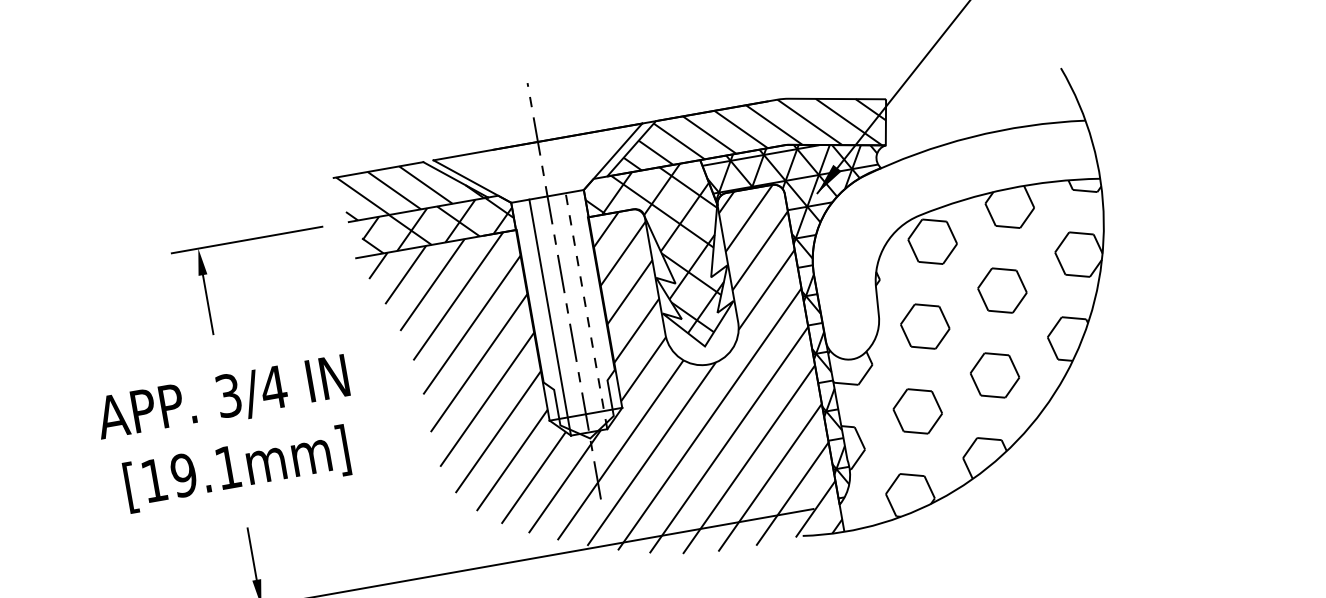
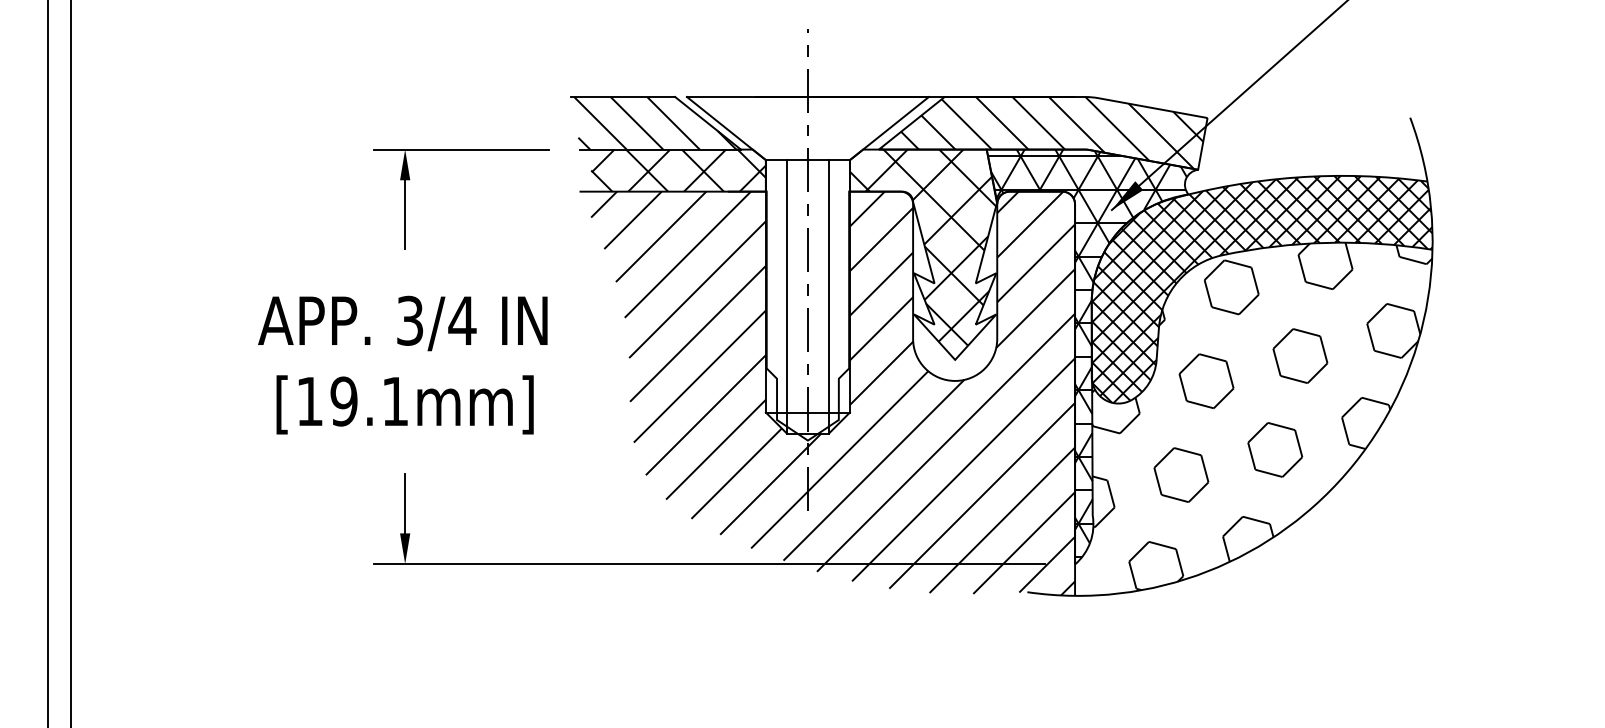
hatch: (958, 239) -> (1261, 289), added
line: (586, 311) -> (828, 296), dashed -> solid

